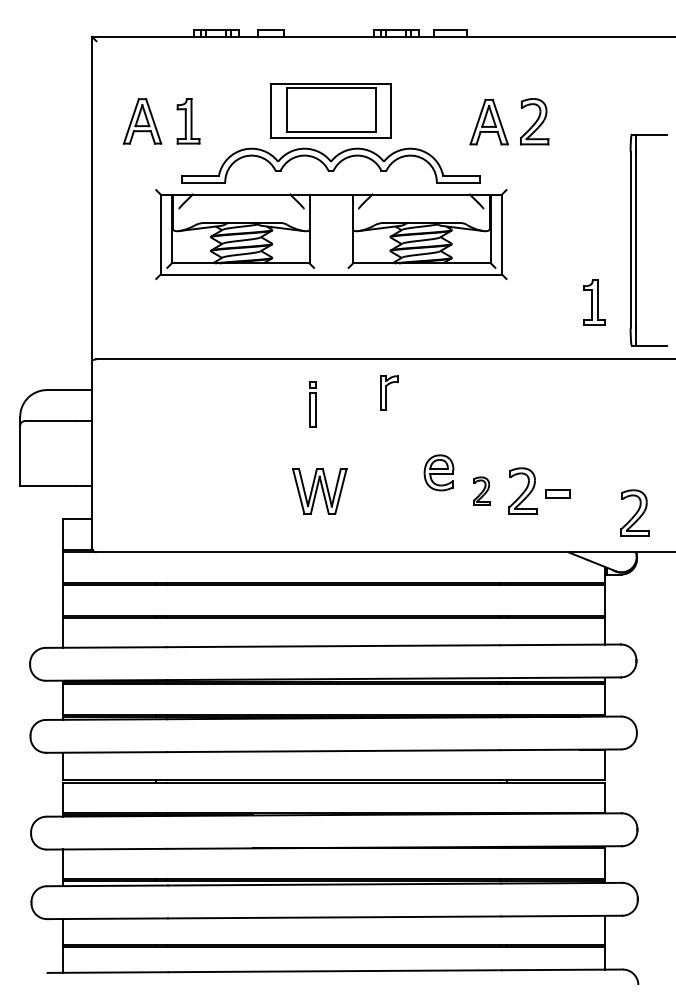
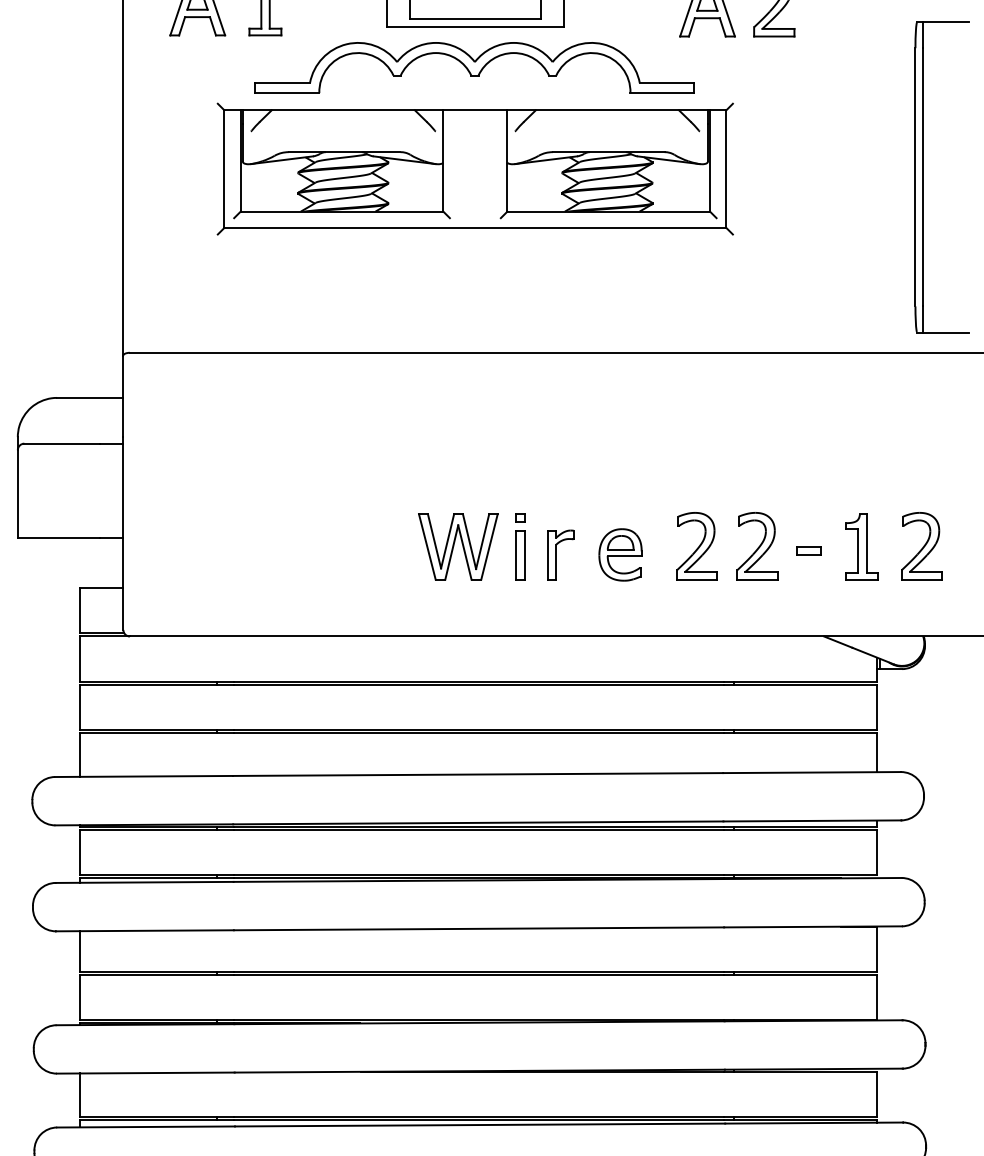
part: (594, 302) -> (862, 547), moved
part: (389, 392) -> (560, 554), moved
part: (312, 404) -> (519, 547), moved
part: (438, 472) -> (619, 554), moved
part: (481, 490) -> (696, 545), size x1.67
part: (558, 494) -> (809, 551), size x0.71
part: (634, 512) -> (921, 545), moved

